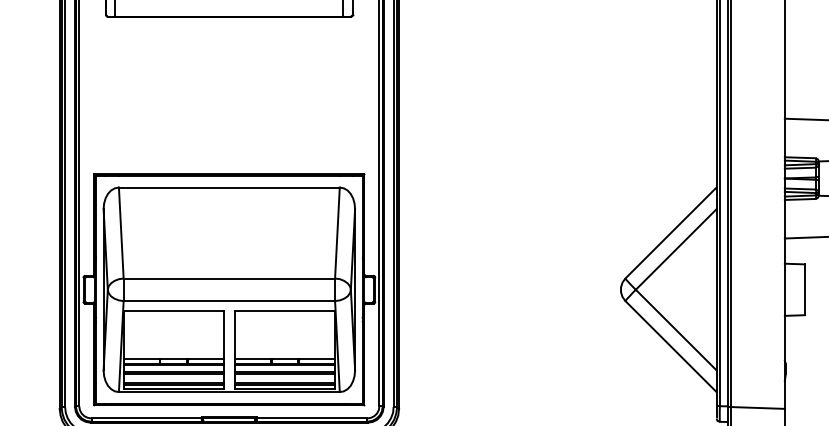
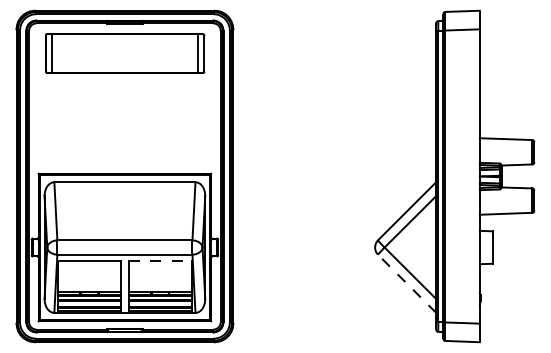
line: (285, 310) -> (160, 260), solid -> dashed
line: (670, 346) -> (406, 283), solid -> dashed

